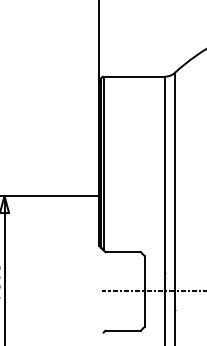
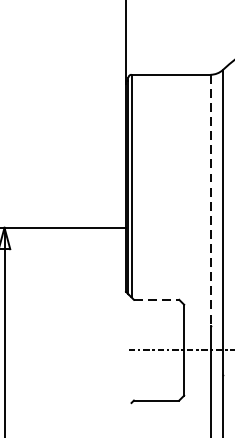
line: (165, 175) -> (210, 201), solid -> dashed
line: (123, 252) -> (157, 300), solid -> dashed

